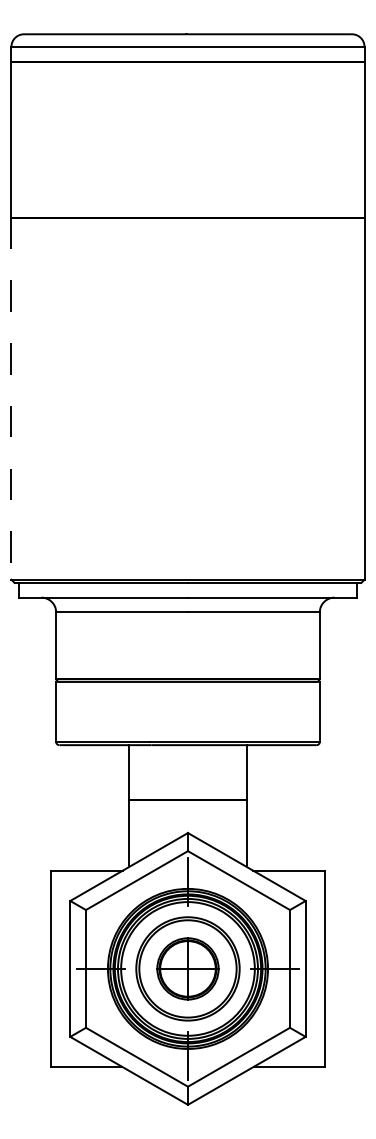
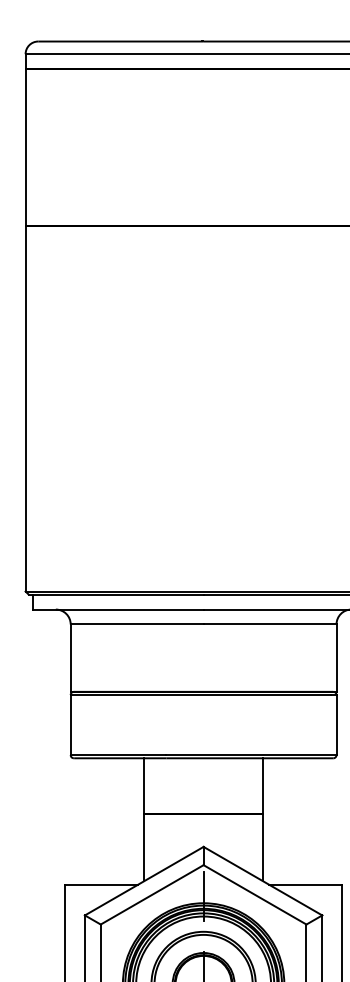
line: (11, 399) -> (25, 409), dashed -> solid

